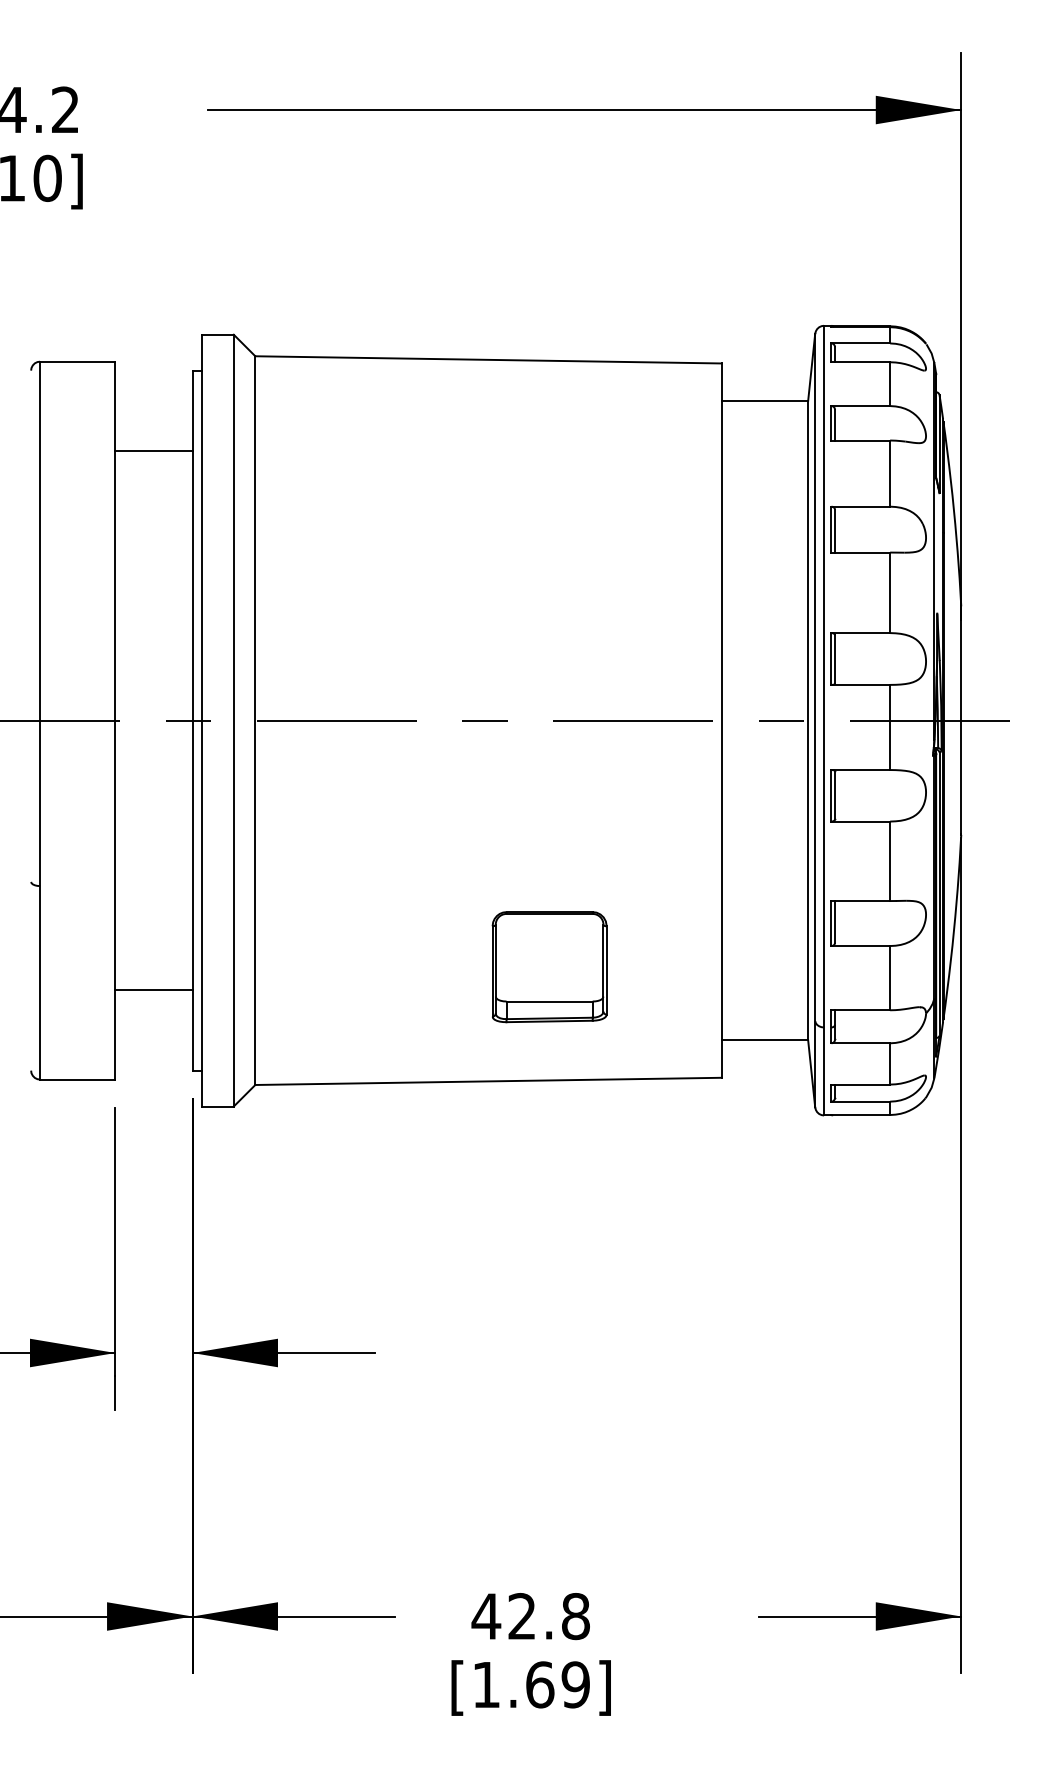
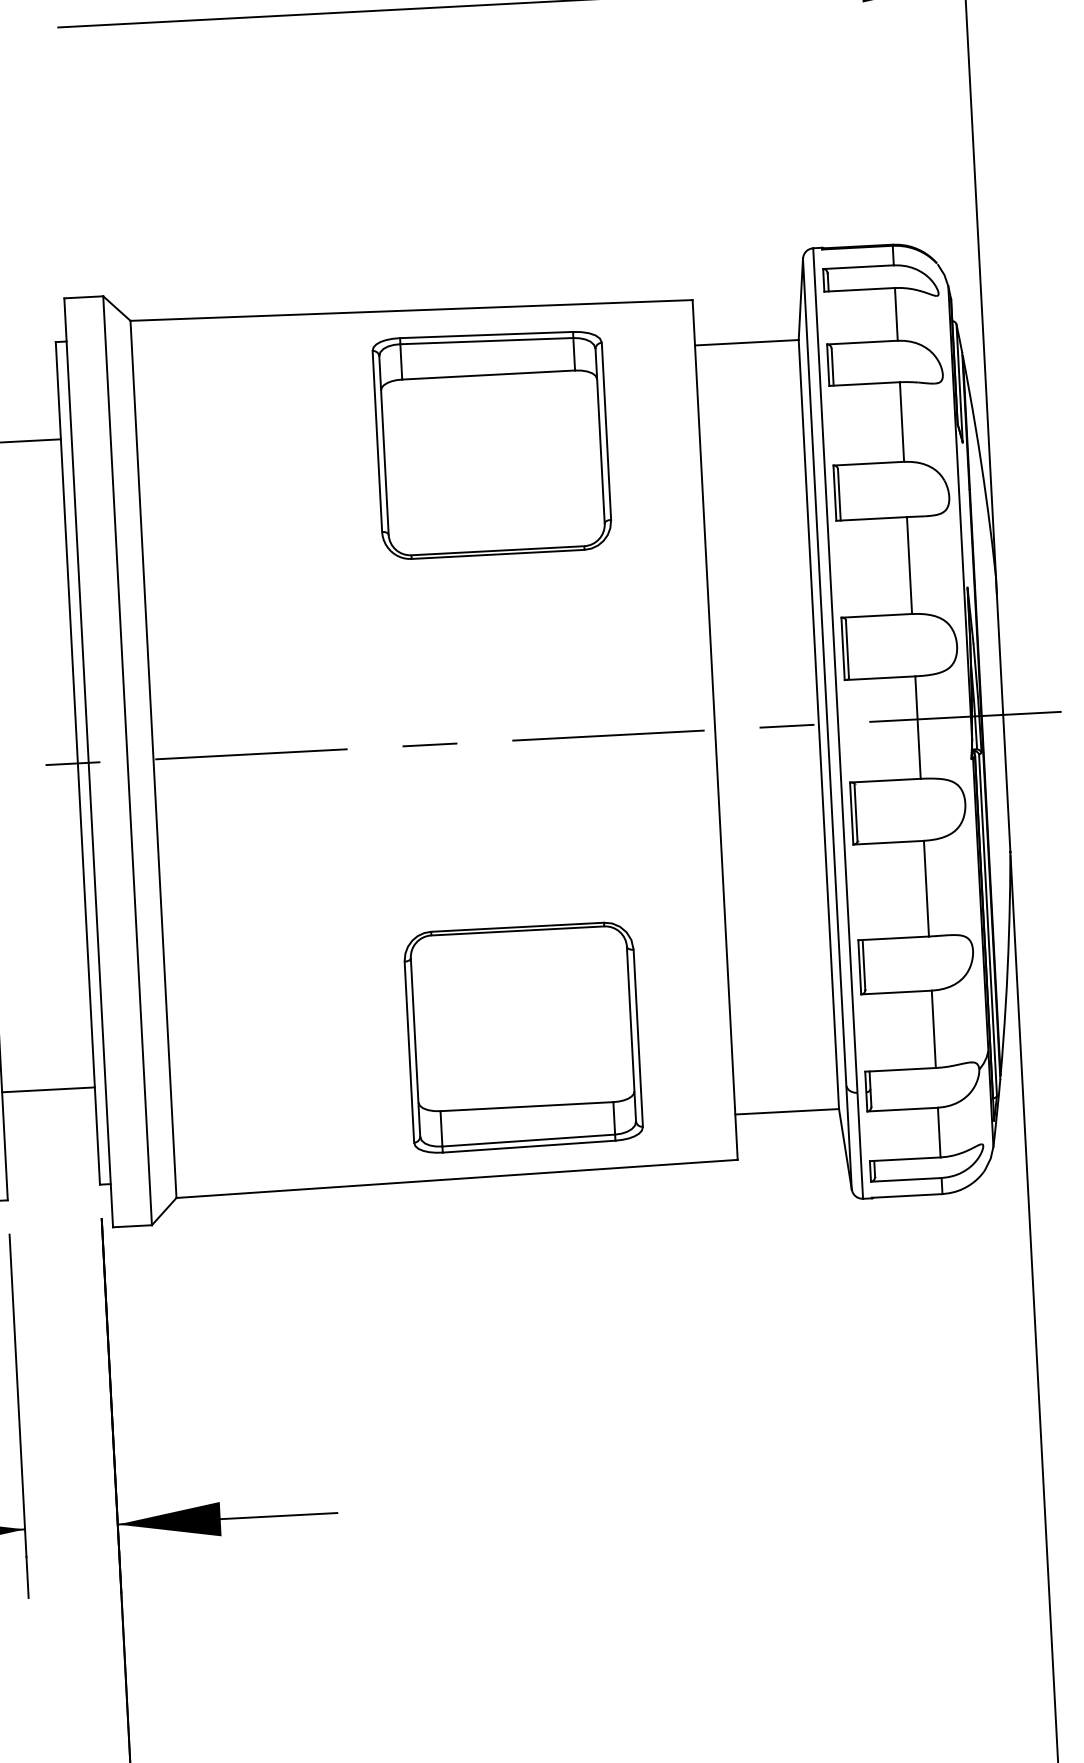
part: (549, 473) -> (491, 443), added
part: (549, 966) -> (523, 1036), size x1.67

